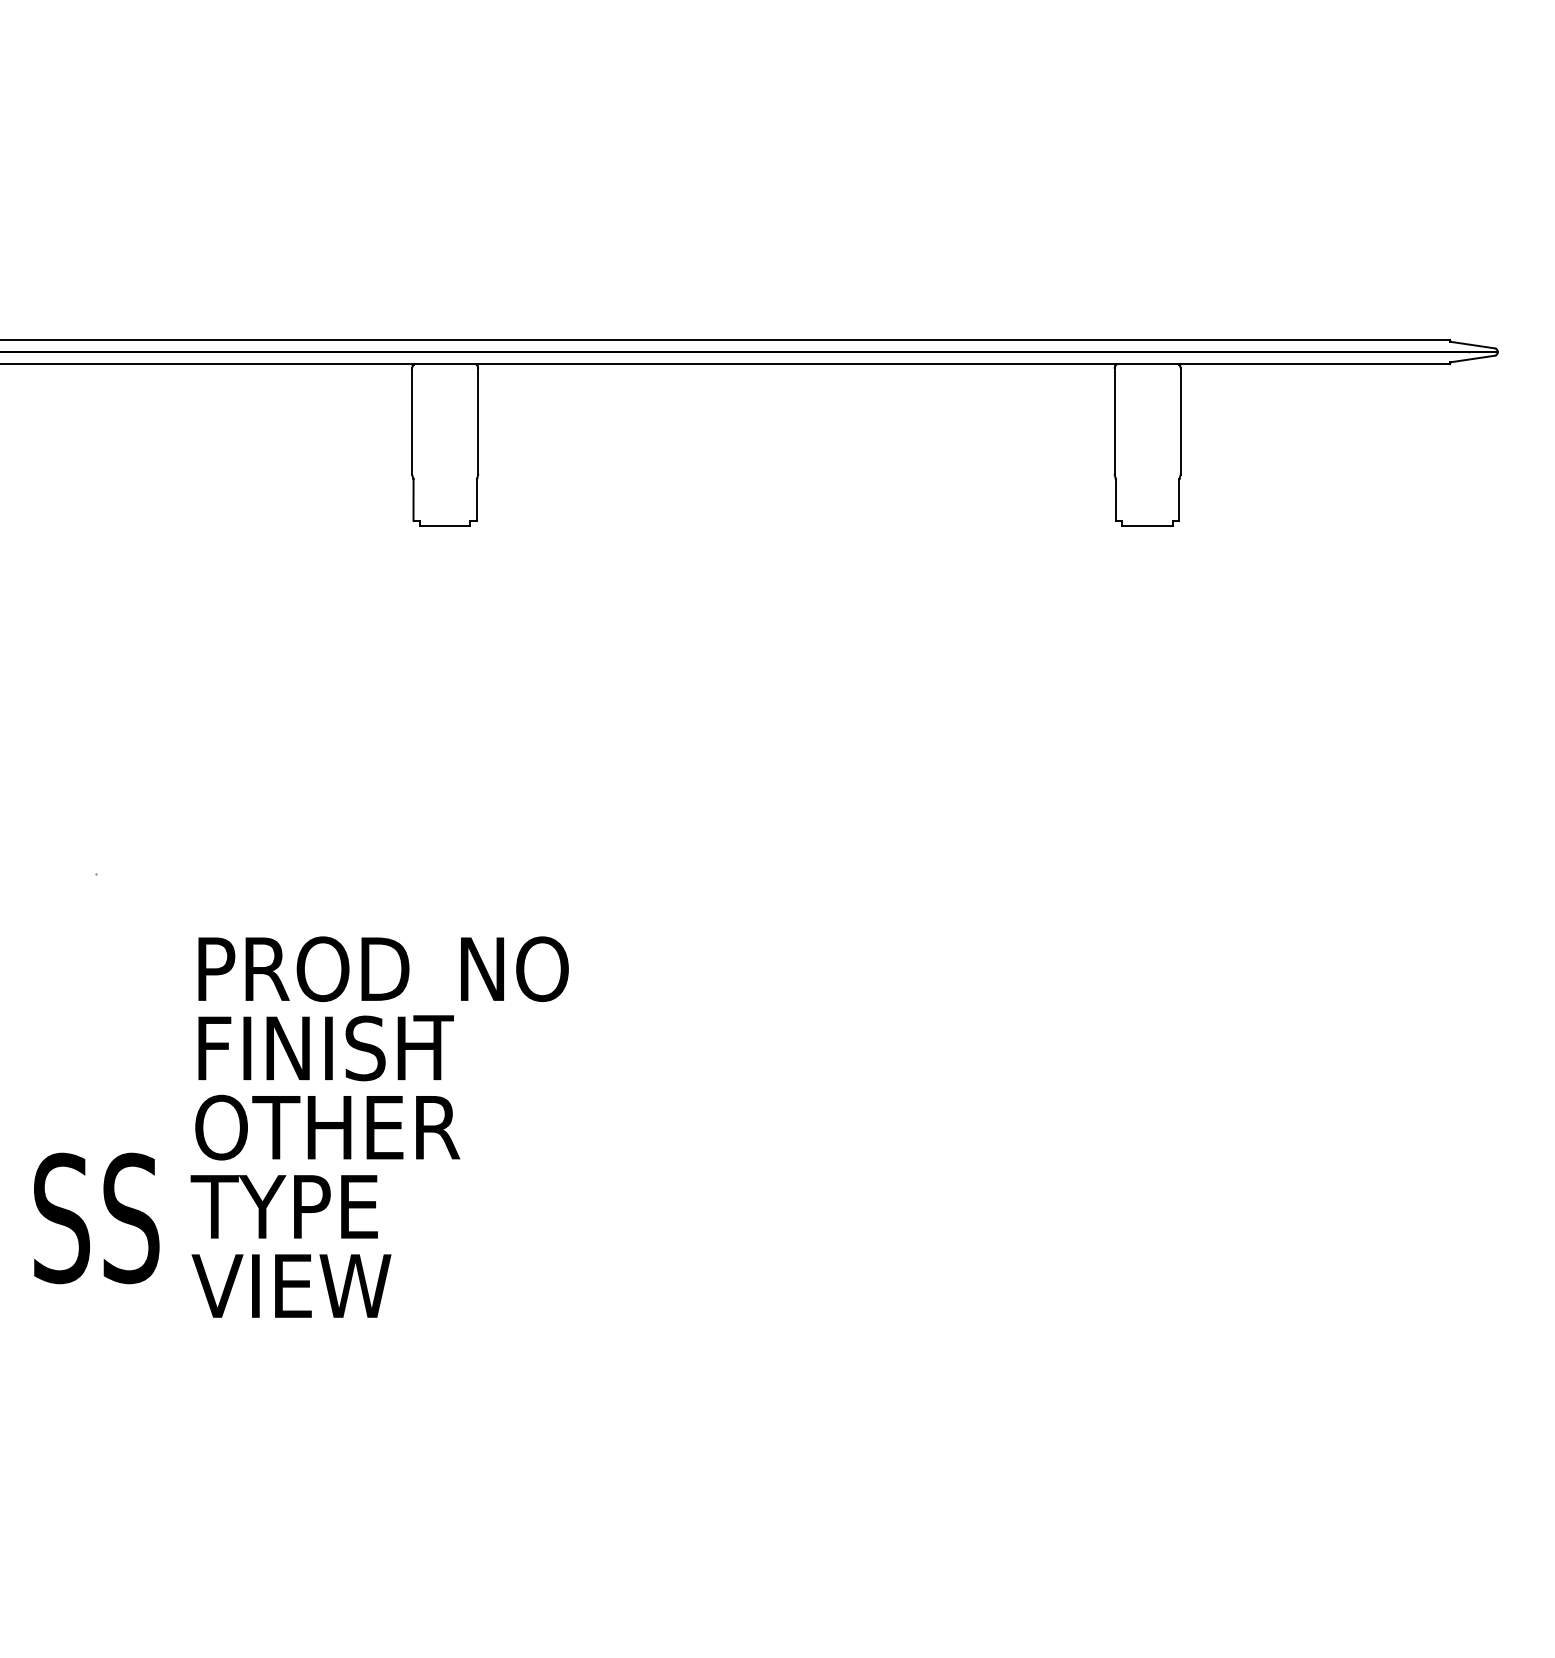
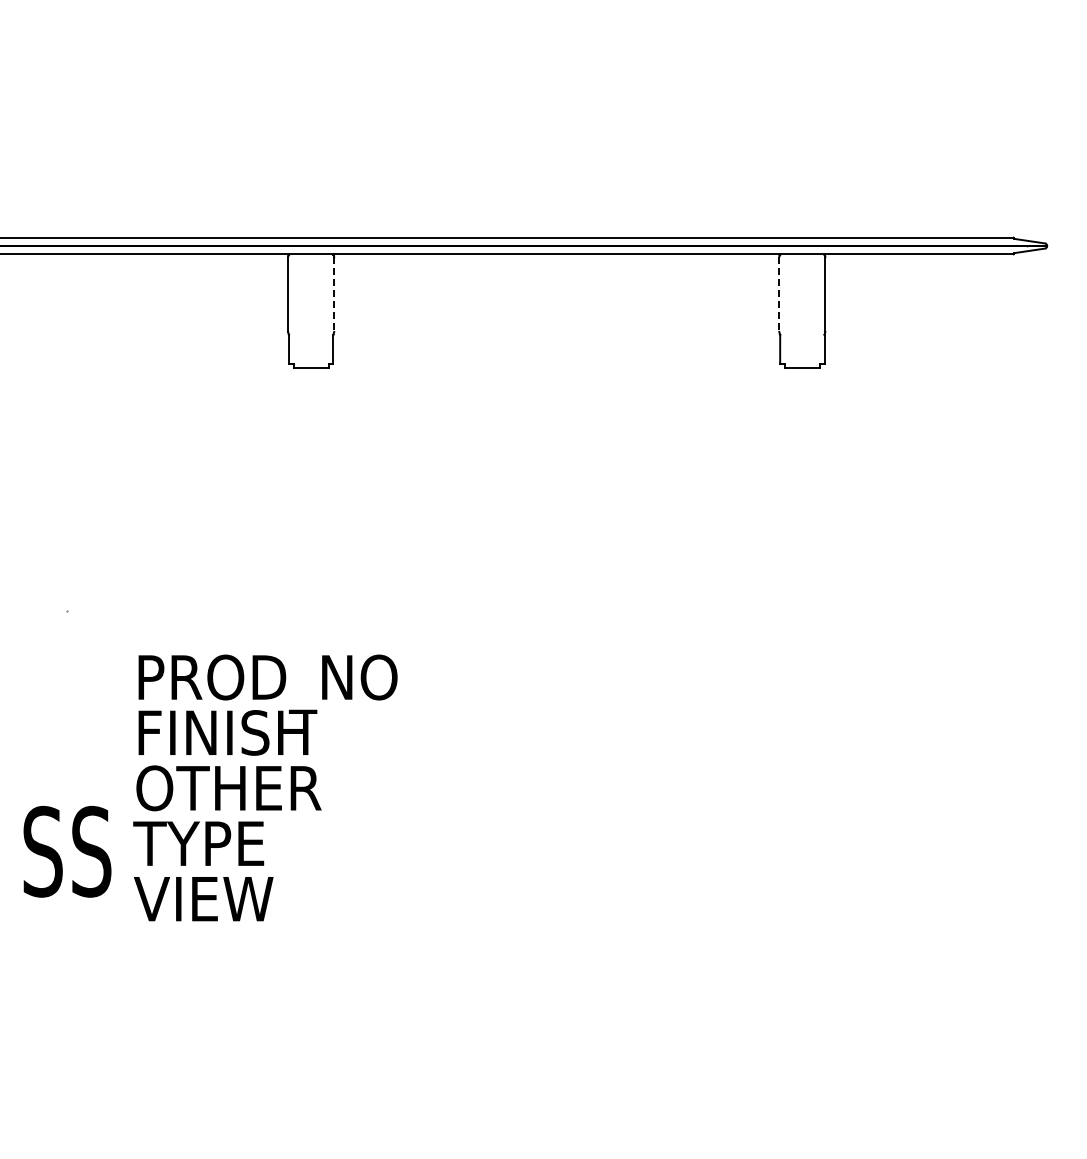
line: (478, 421) -> (334, 294), solid -> dashed
line: (1115, 421) -> (779, 294), solid -> dashed

